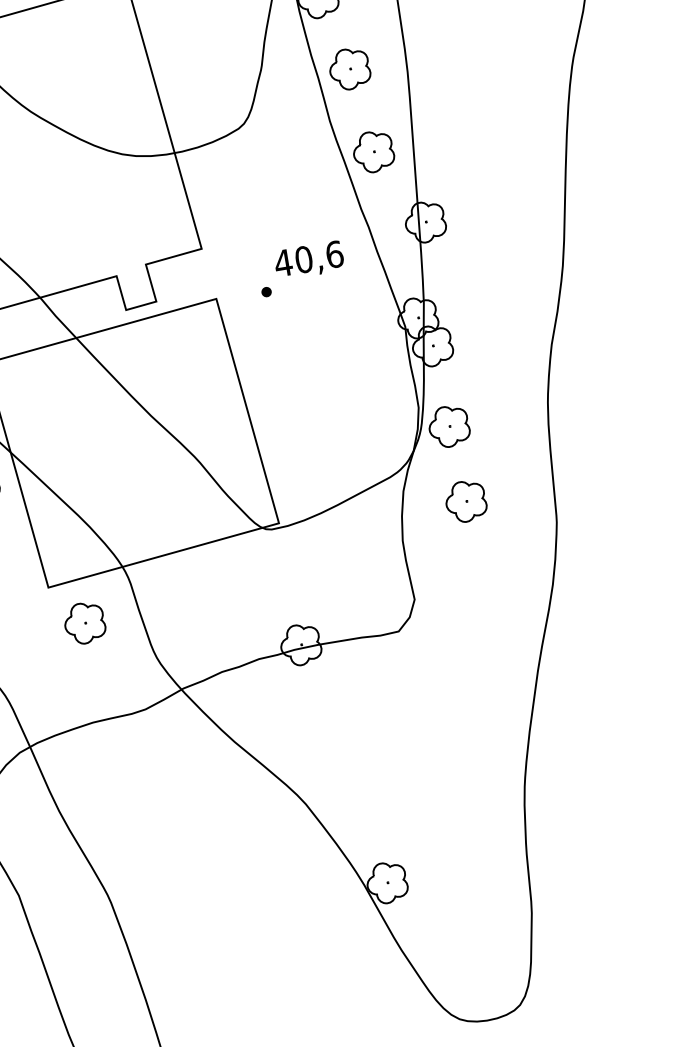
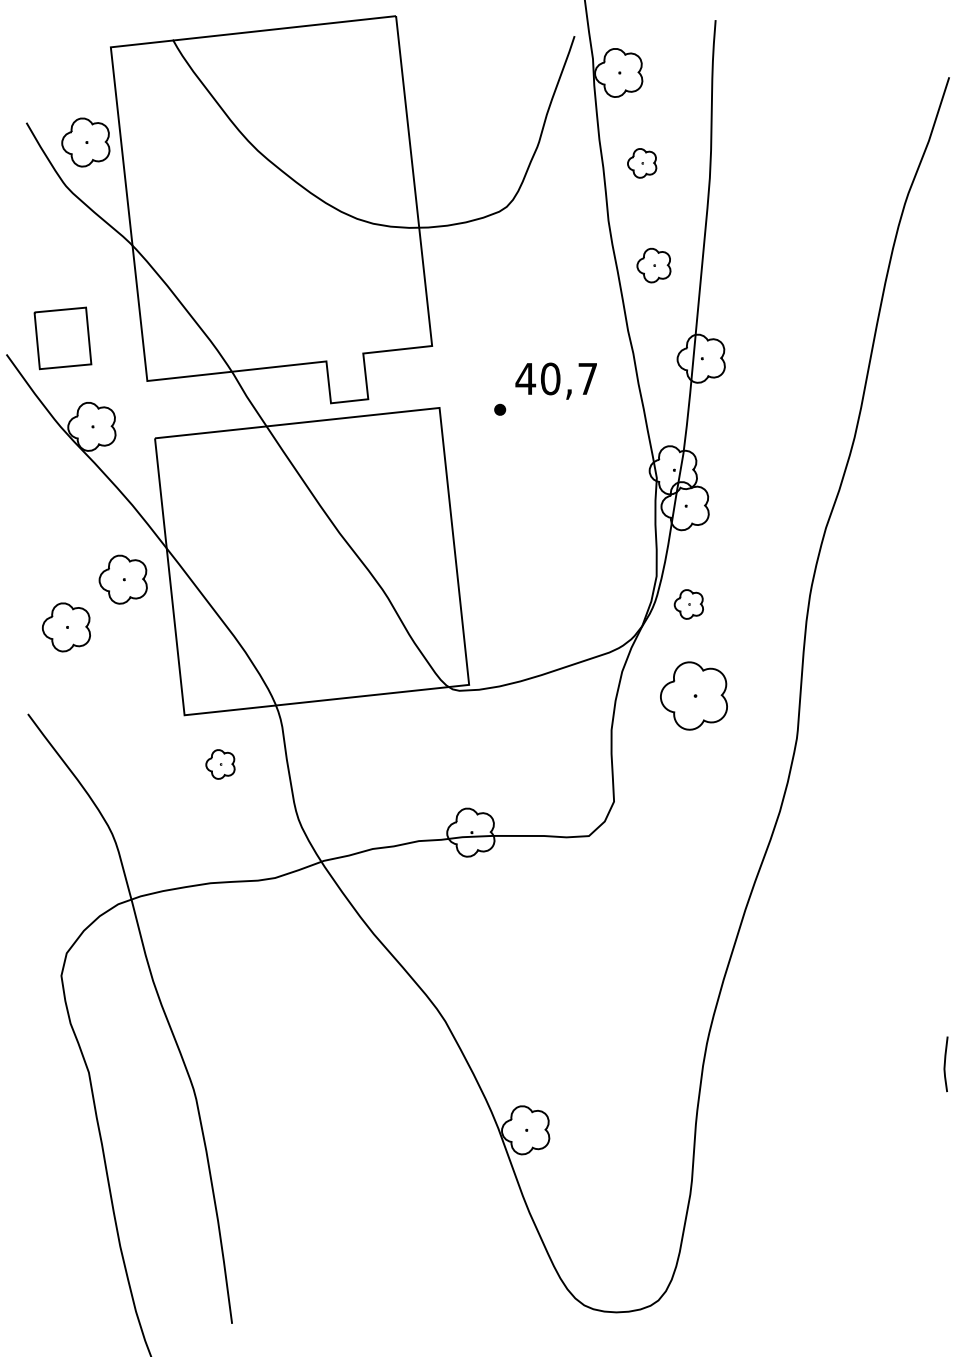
part: (349, 69) -> (641, 163), size x0.6
part: (373, 151) -> (653, 265), size x0.7
text: (334, 254) -> (587, 378), 40,6 -> 40,7
part: (448, 426) -> (688, 604), size x0.6
part: (465, 501) -> (693, 696), size x1.4
part: (84, 623) -> (220, 764), size x0.6

